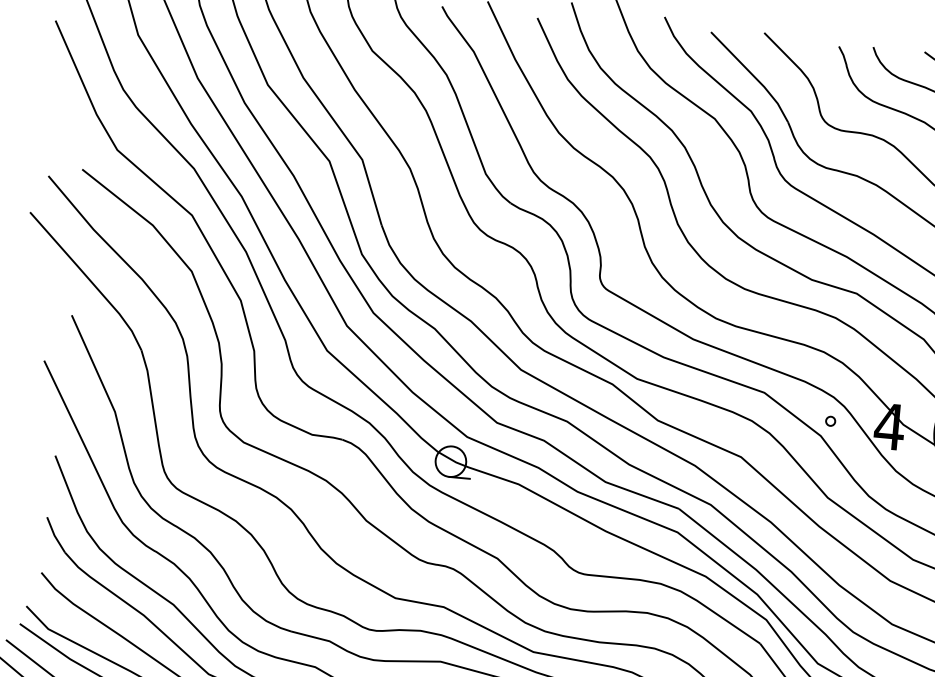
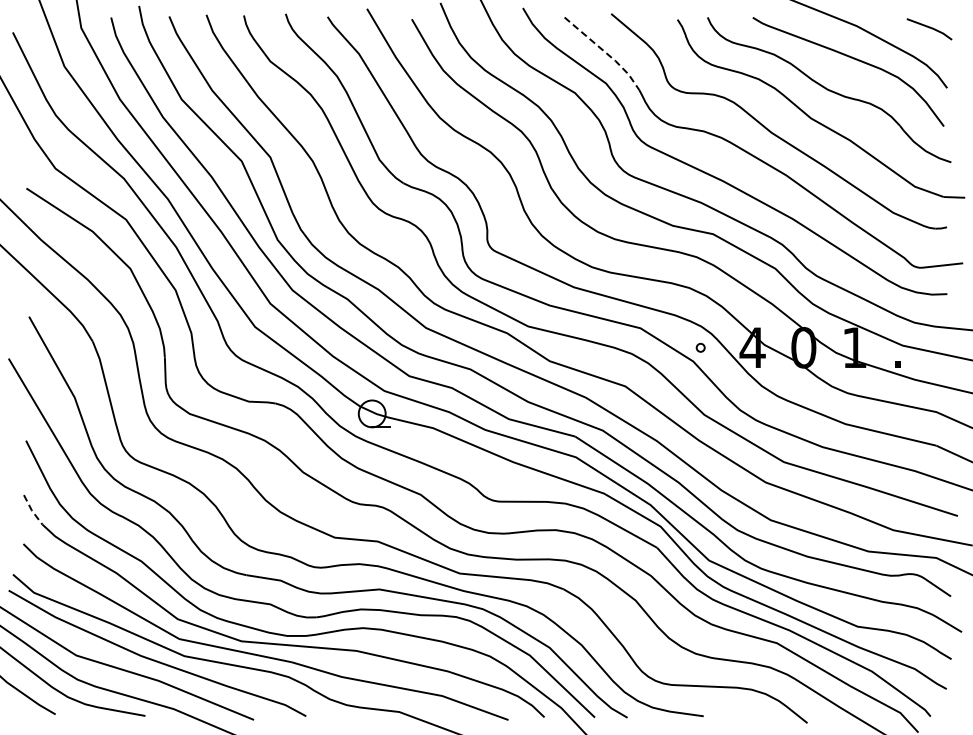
line: (753, 76) -> (605, 52), solid -> dashed
line: (54, 535) -> (31, 510), solid -> dashed

